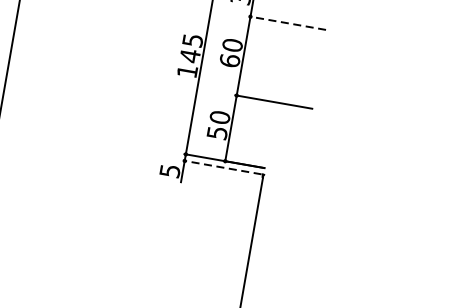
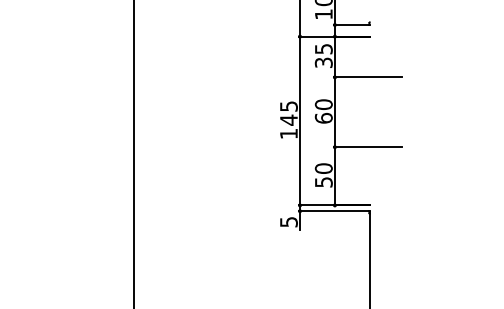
line: (287, 23) -> (367, 77), dashed -> solid
line: (222, 167) -> (333, 211), dashed -> solid

